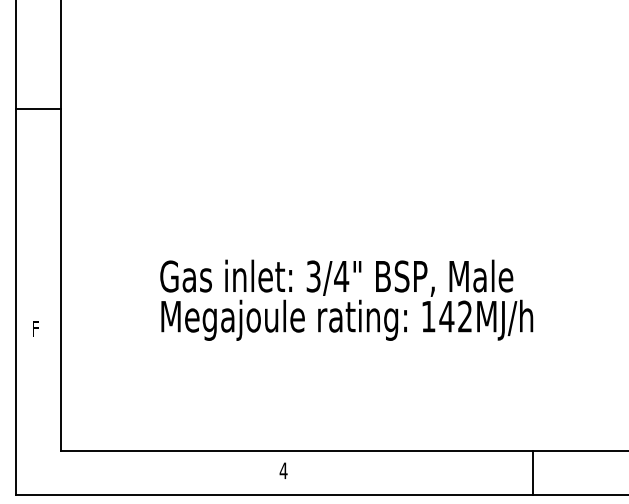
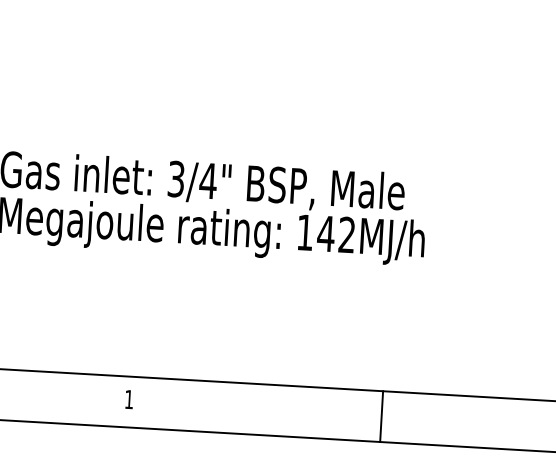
text: (283, 470) -> (129, 399), 4 -> 1
line: (533, 472) -> (381, 416), moved

